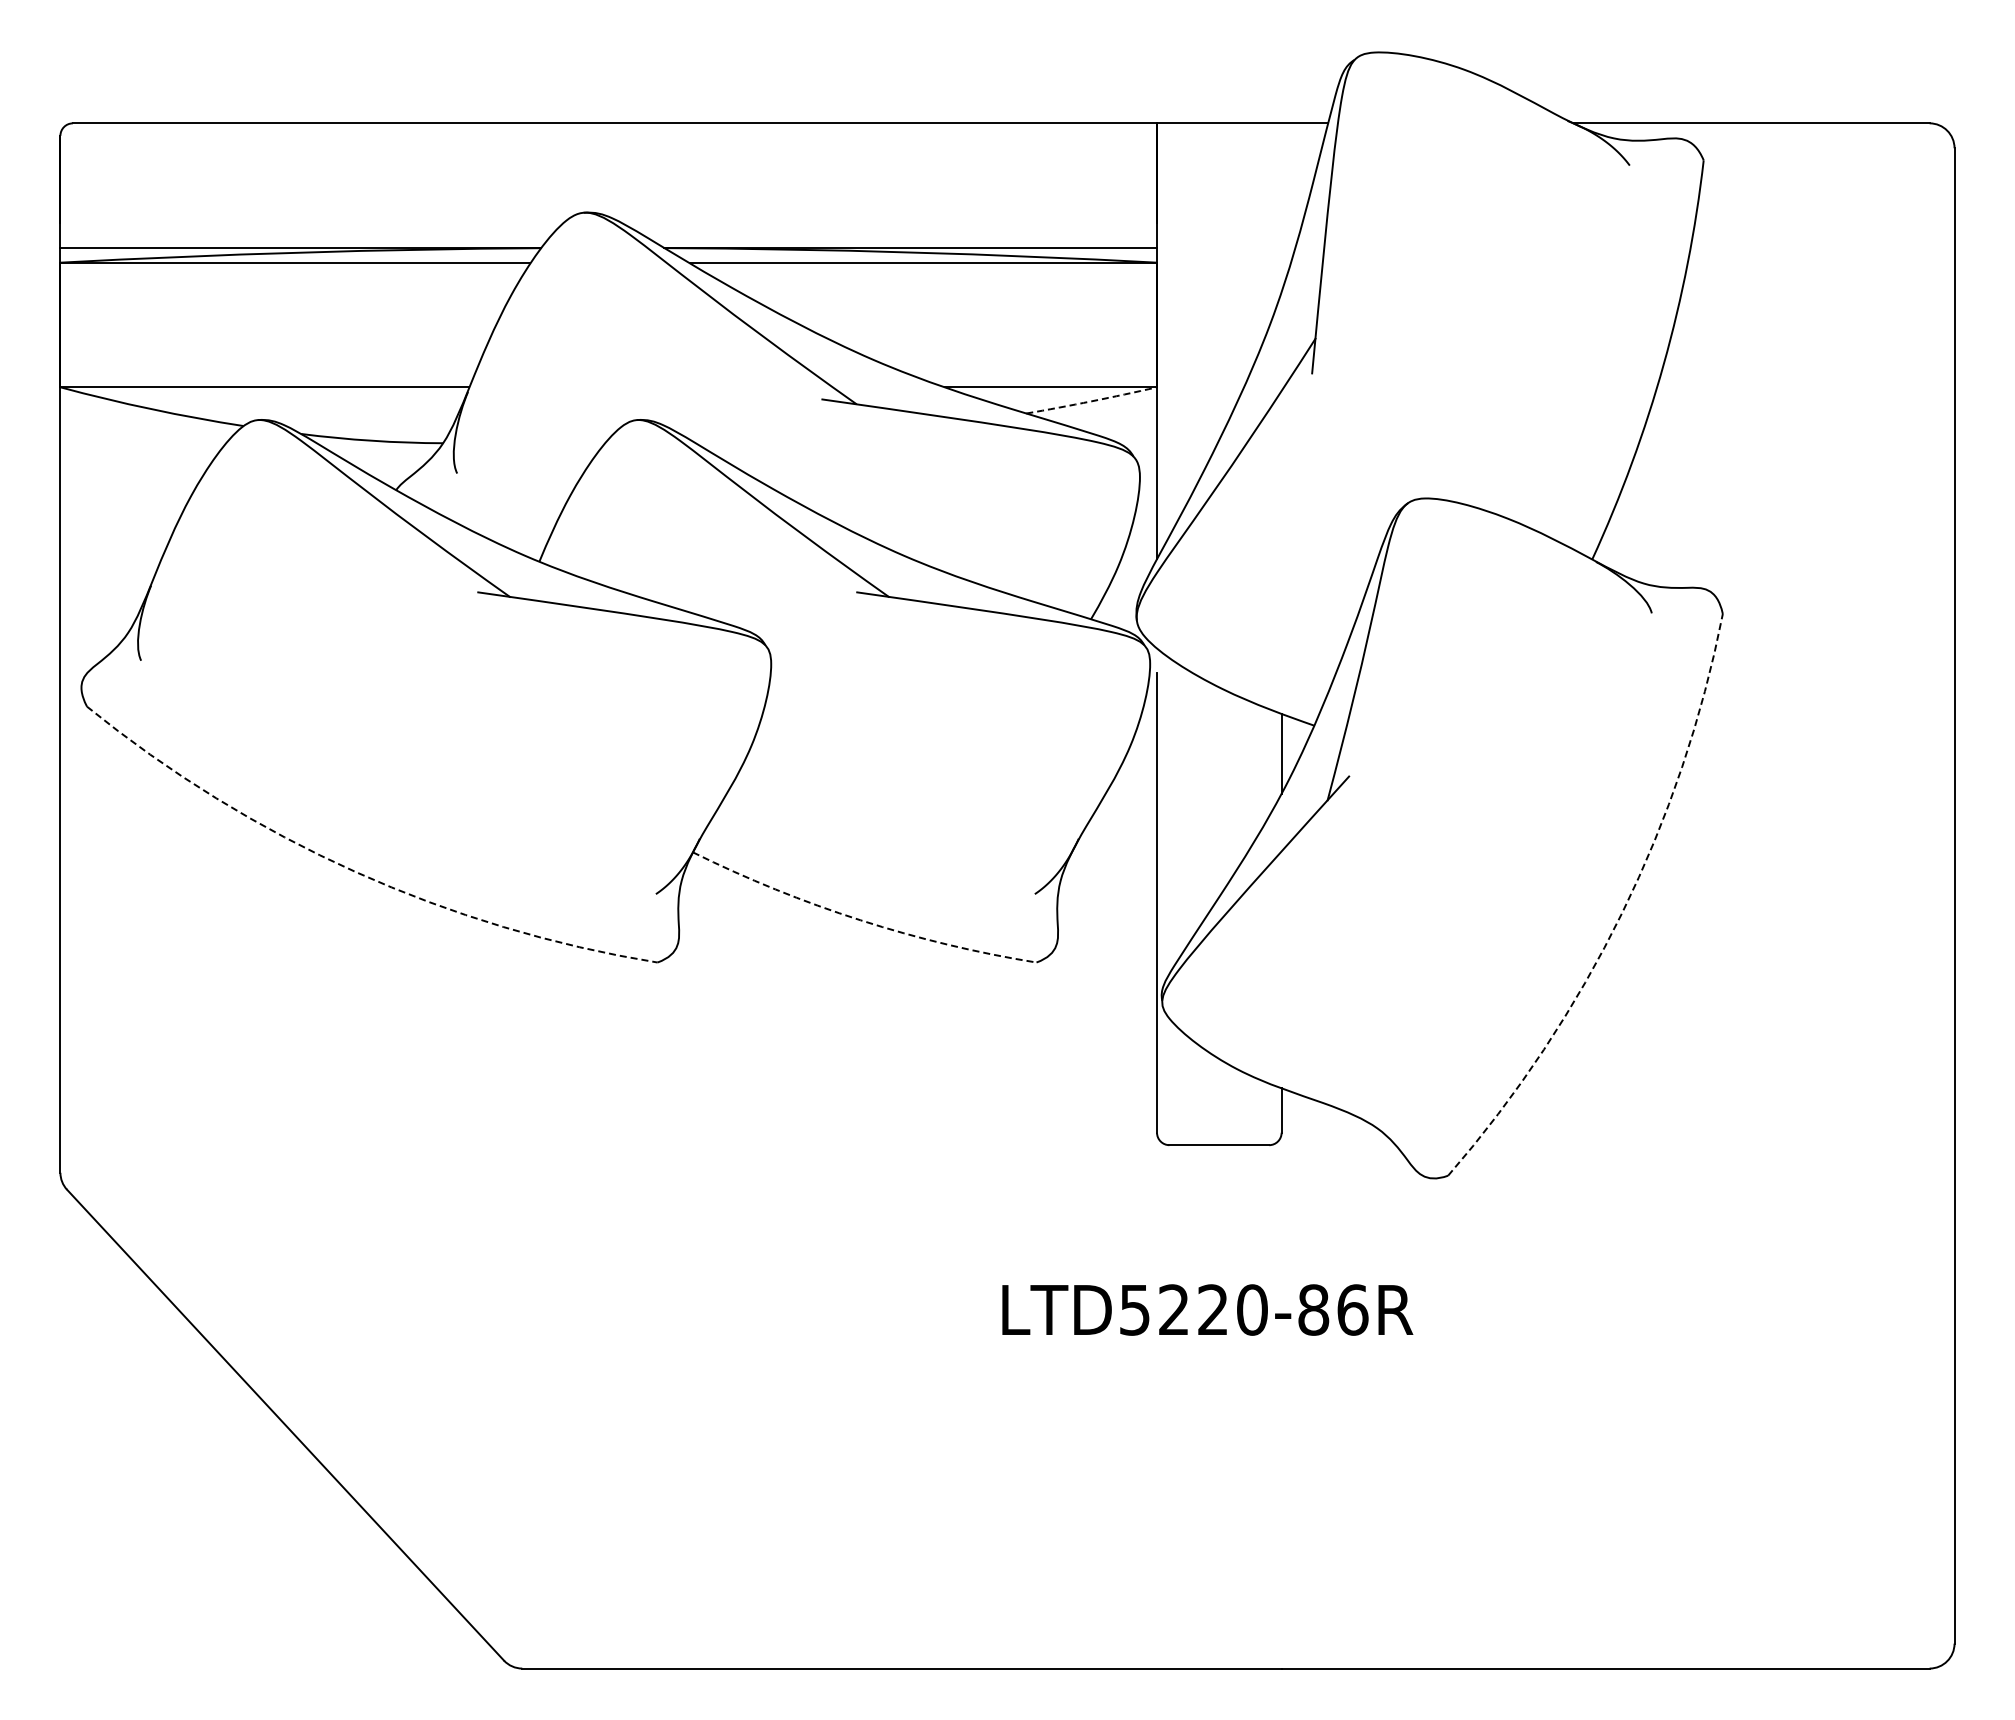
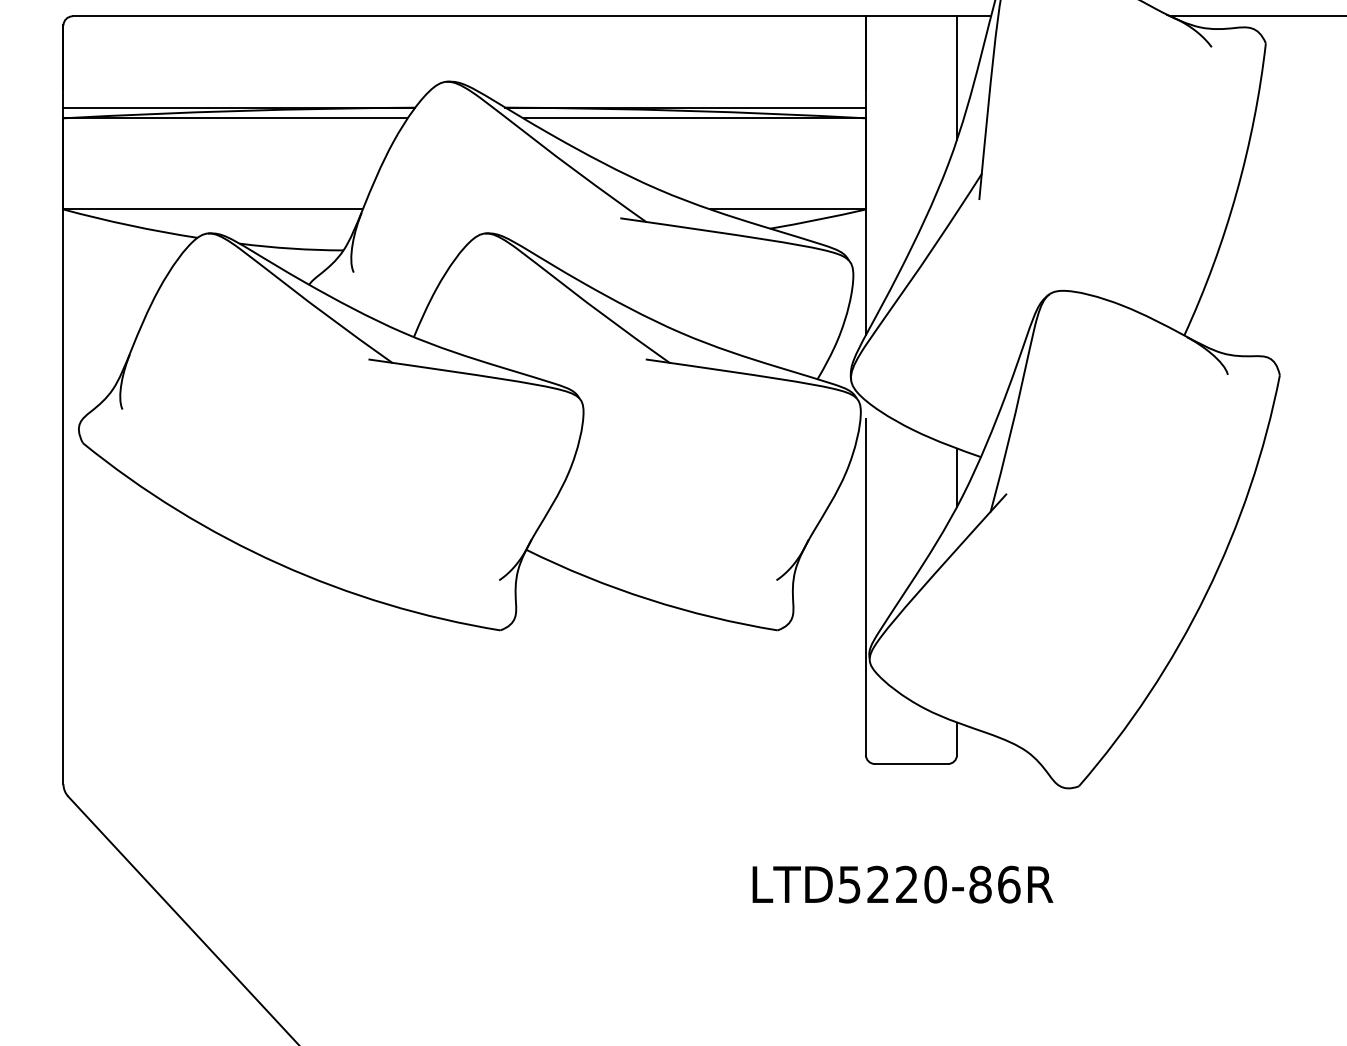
line: (1281, 207) -> (956, 77), added
arc: (1091, 401) -> (817, 219), dashed -> solid
arc: (355, 871) -> (279, 563), dashed -> solid
arc: (1622, 912) -> (1206, 593), dashed -> solid
arc: (860, 920) -> (648, 599), dashed -> solid

